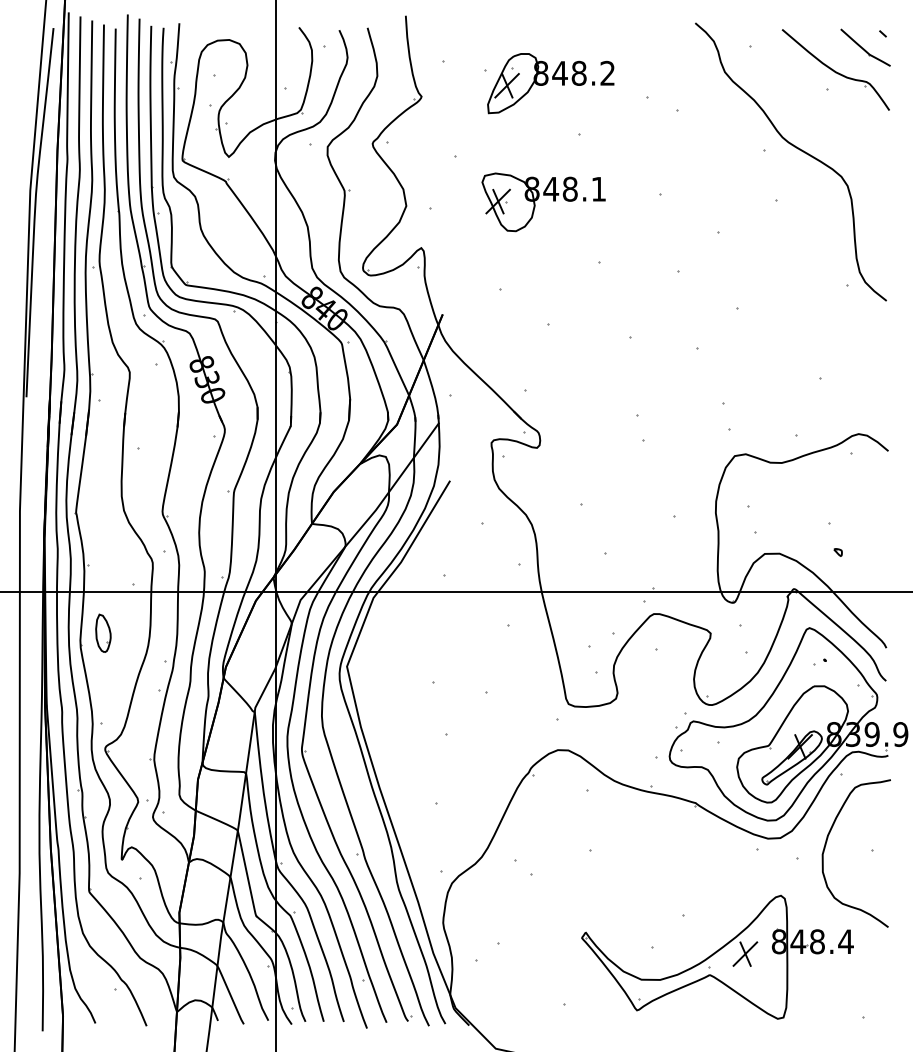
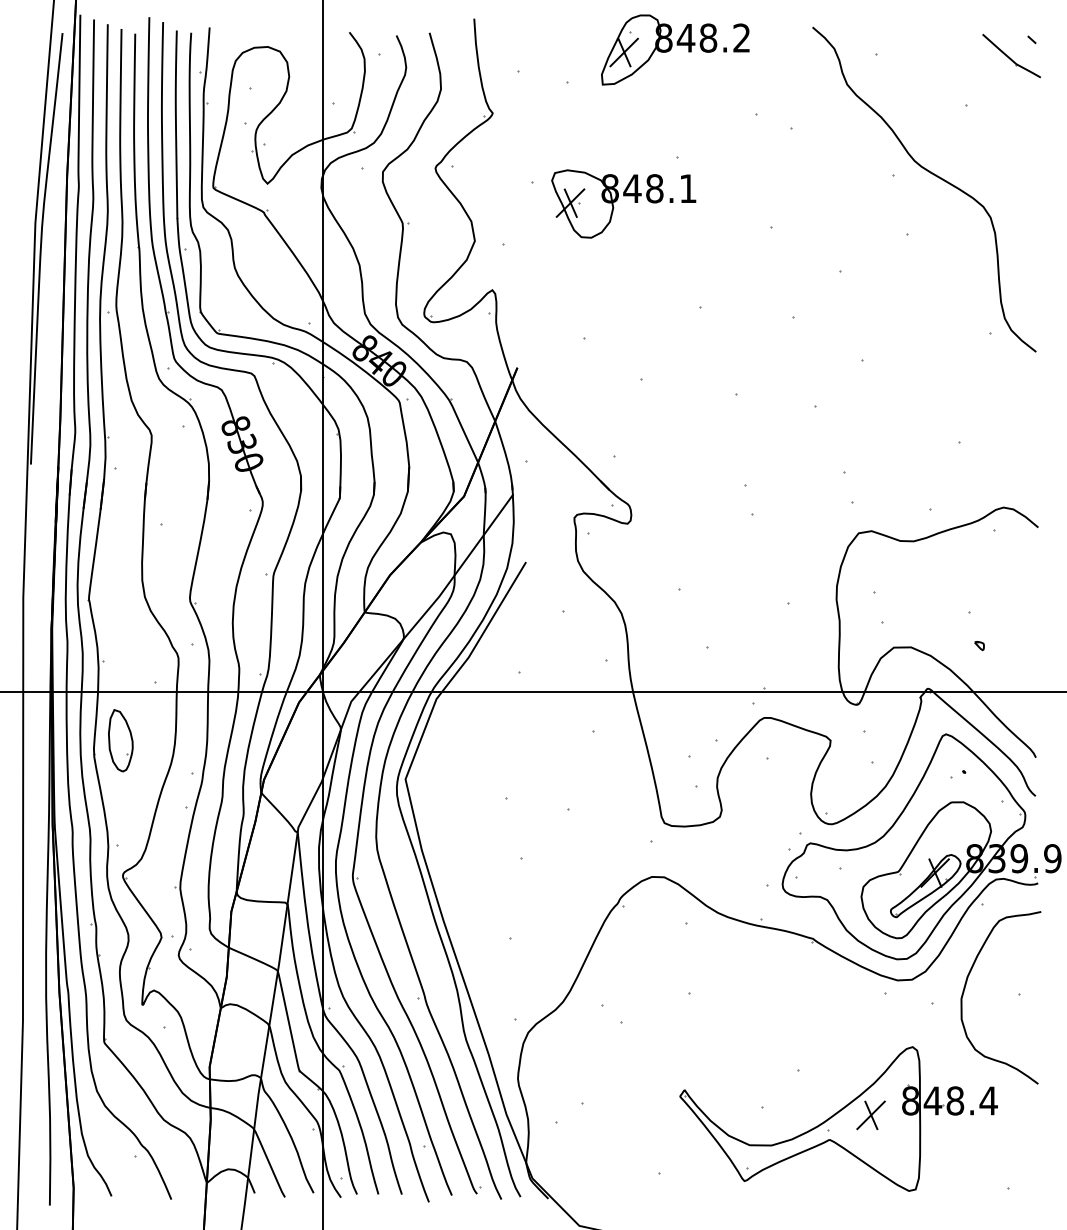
part: (835, 69) -> (976, 81), removed
part: (550, 83) -> (674, 49), moved
part: (543, 202) -> (623, 204), moved
part: (103, 632) -> (120, 739), size x1.4

